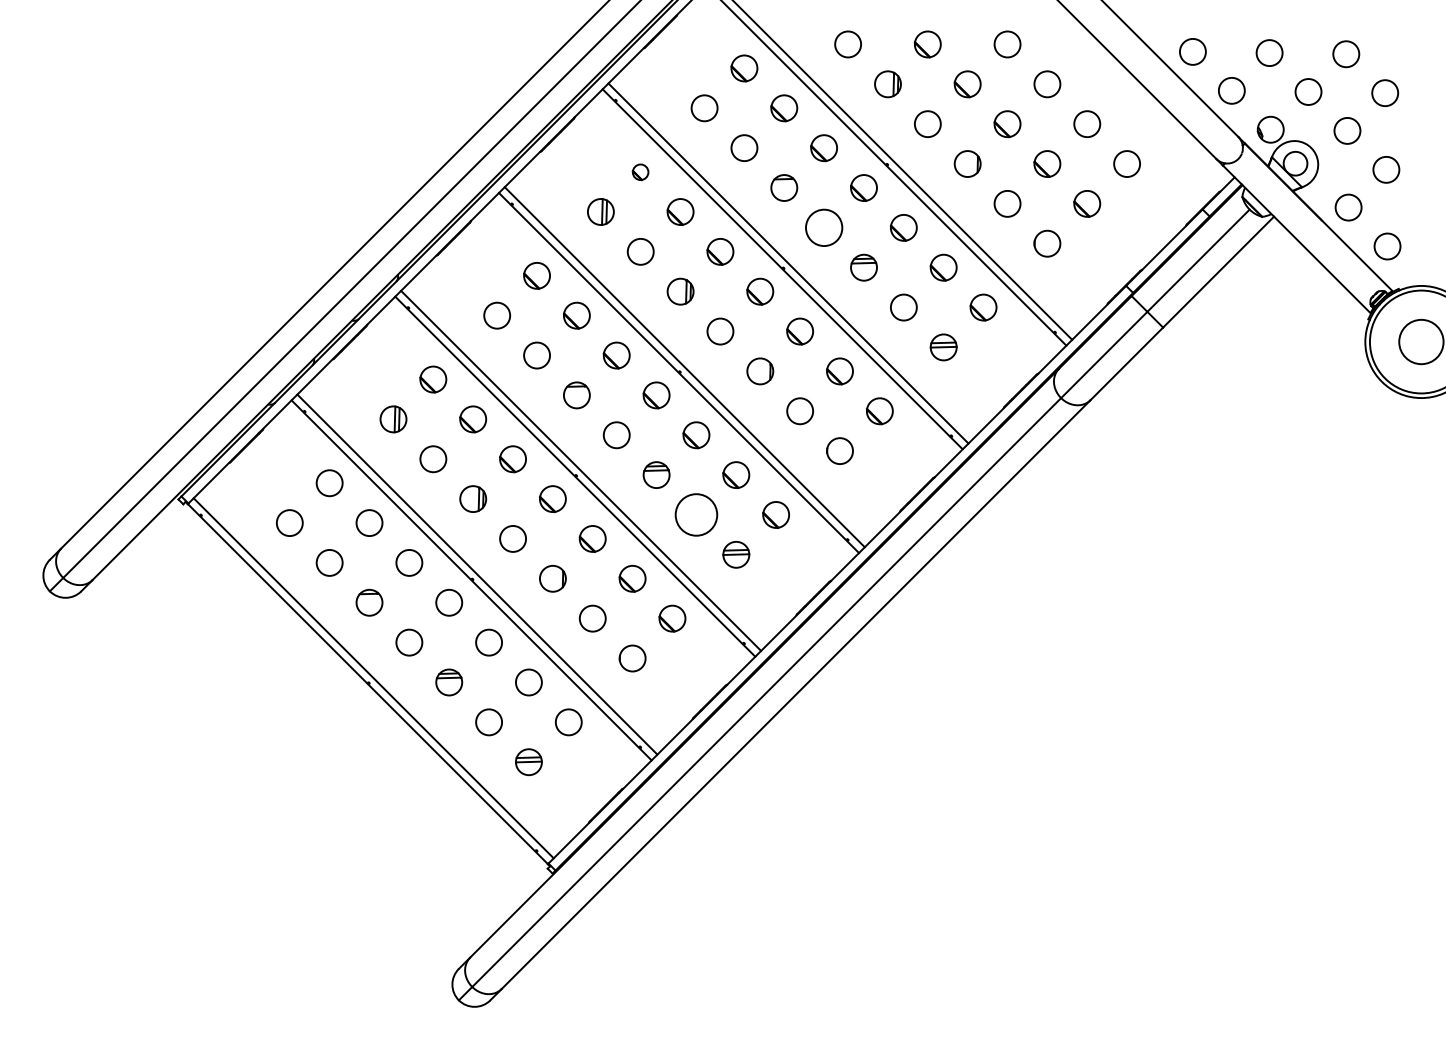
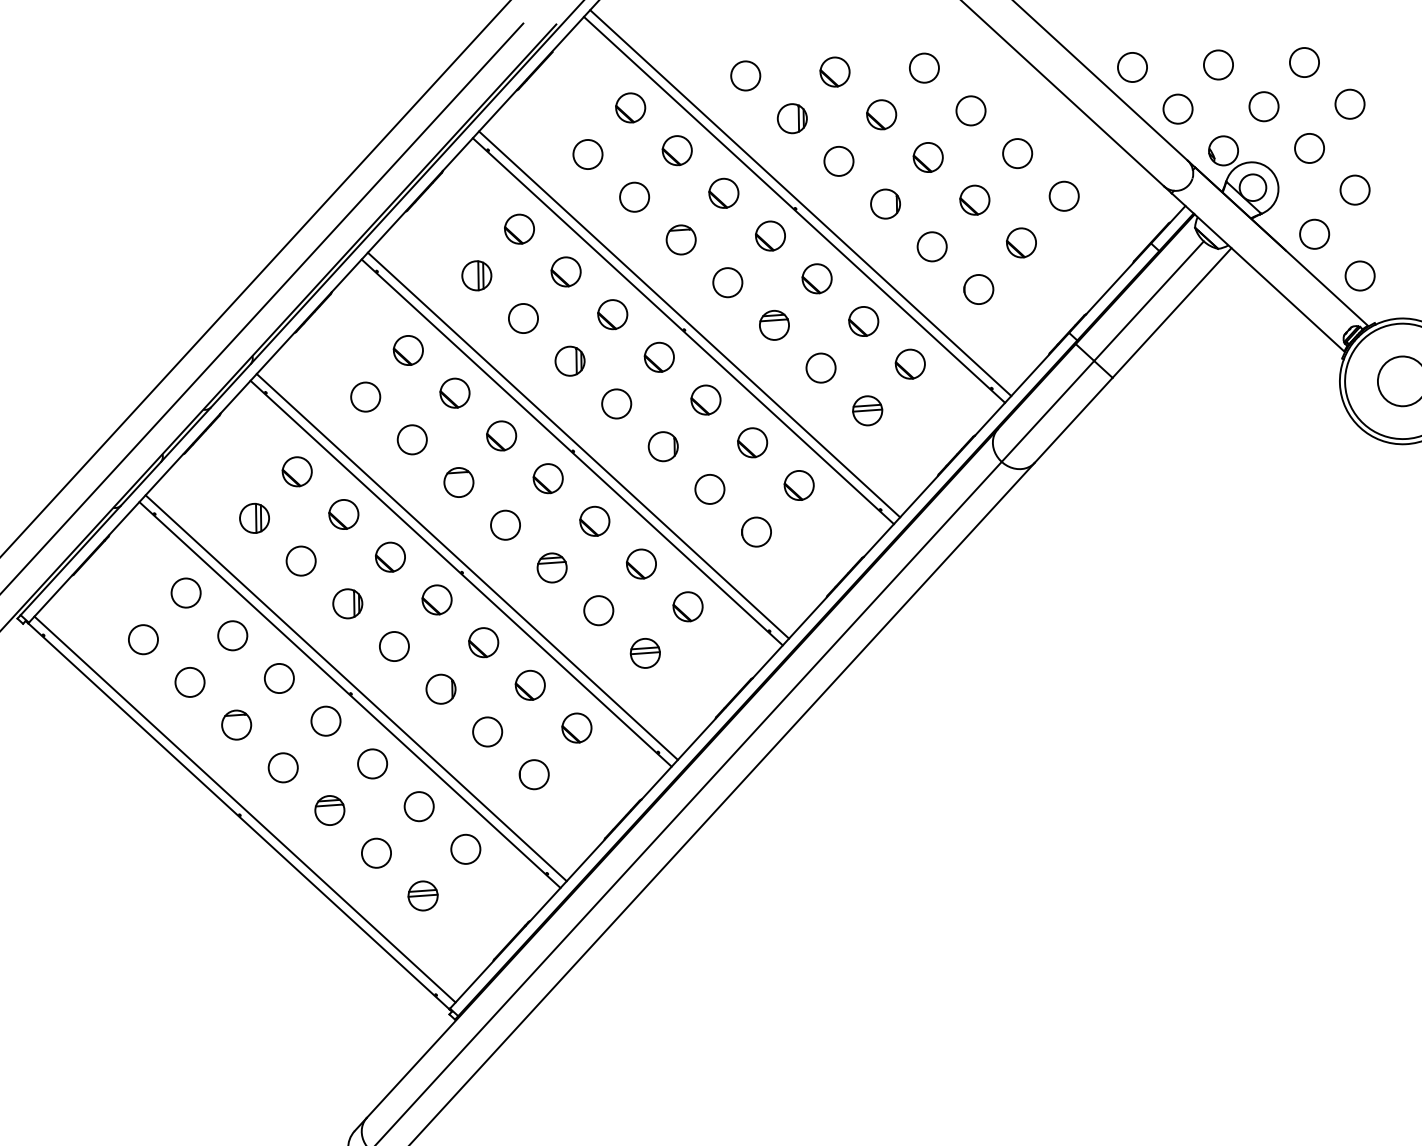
part: (640, 172) -> (519, 229), size x1.67
circle: (824, 227) -> (728, 282), size x0.71
circle: (696, 514) -> (598, 610), size x0.62

